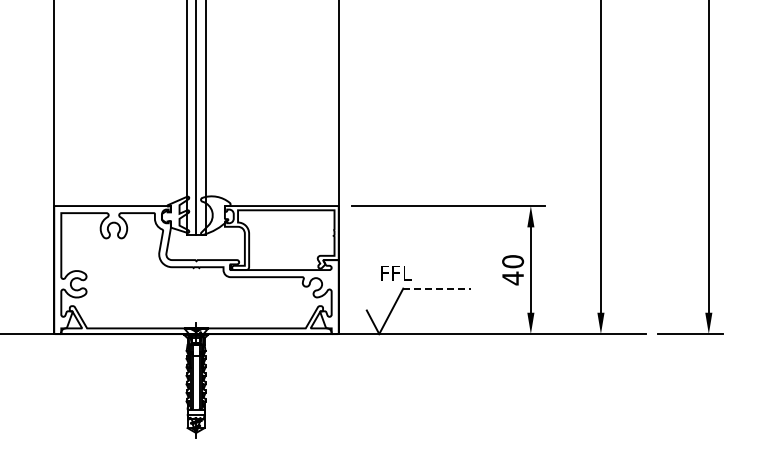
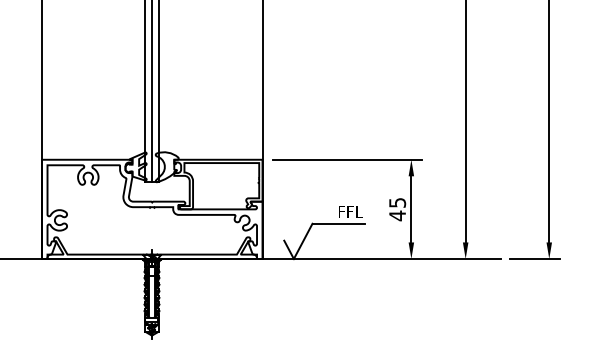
text: (513, 261) -> (397, 202), 40 -> 45
text: (396, 273) -> (350, 212), moved
line: (437, 288) -> (339, 223), dashed -> solid

